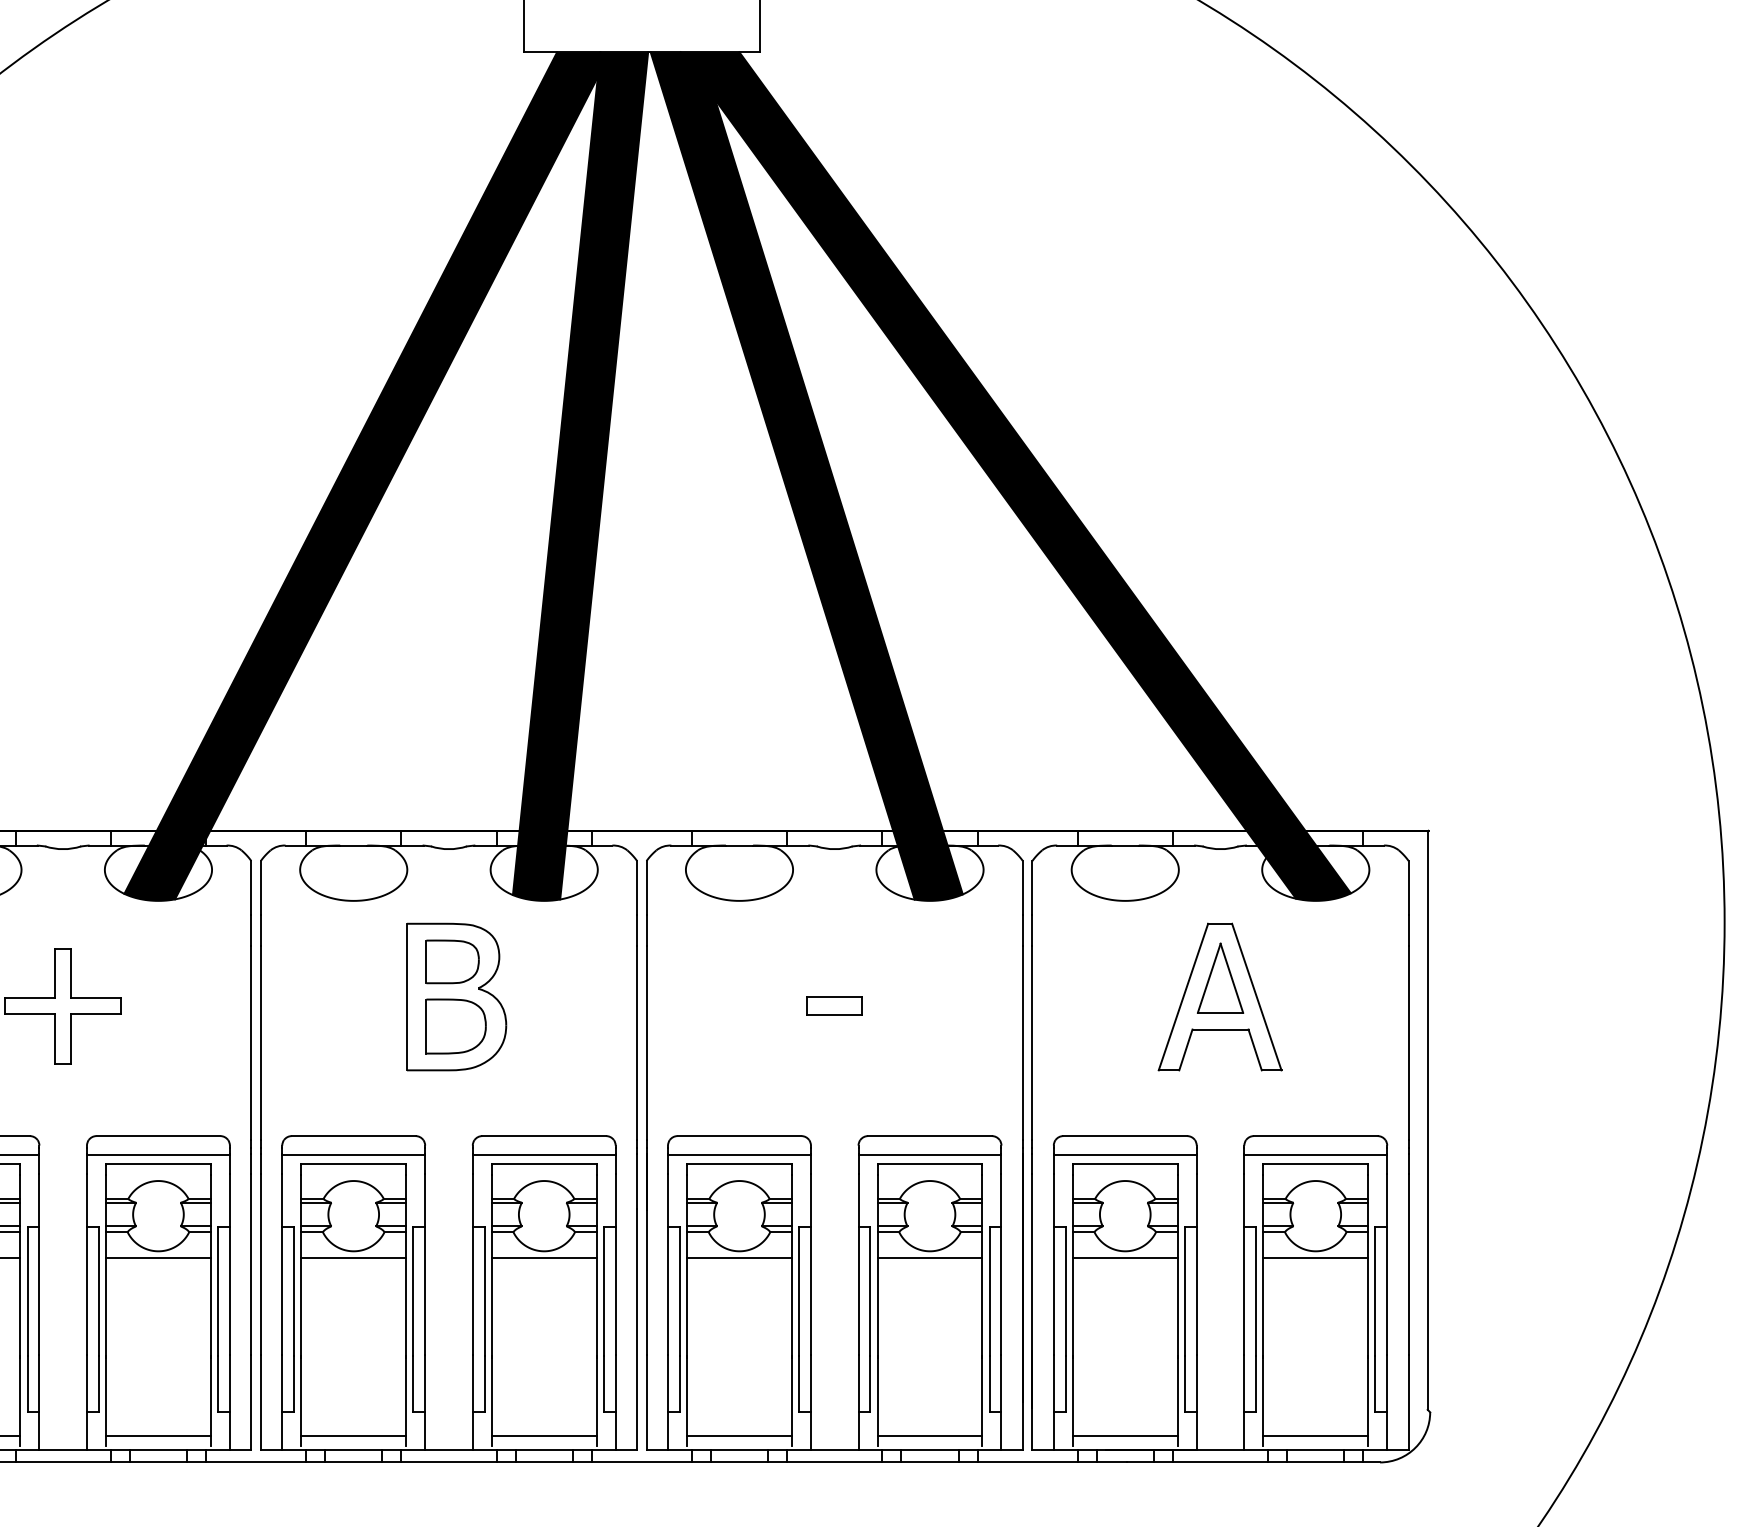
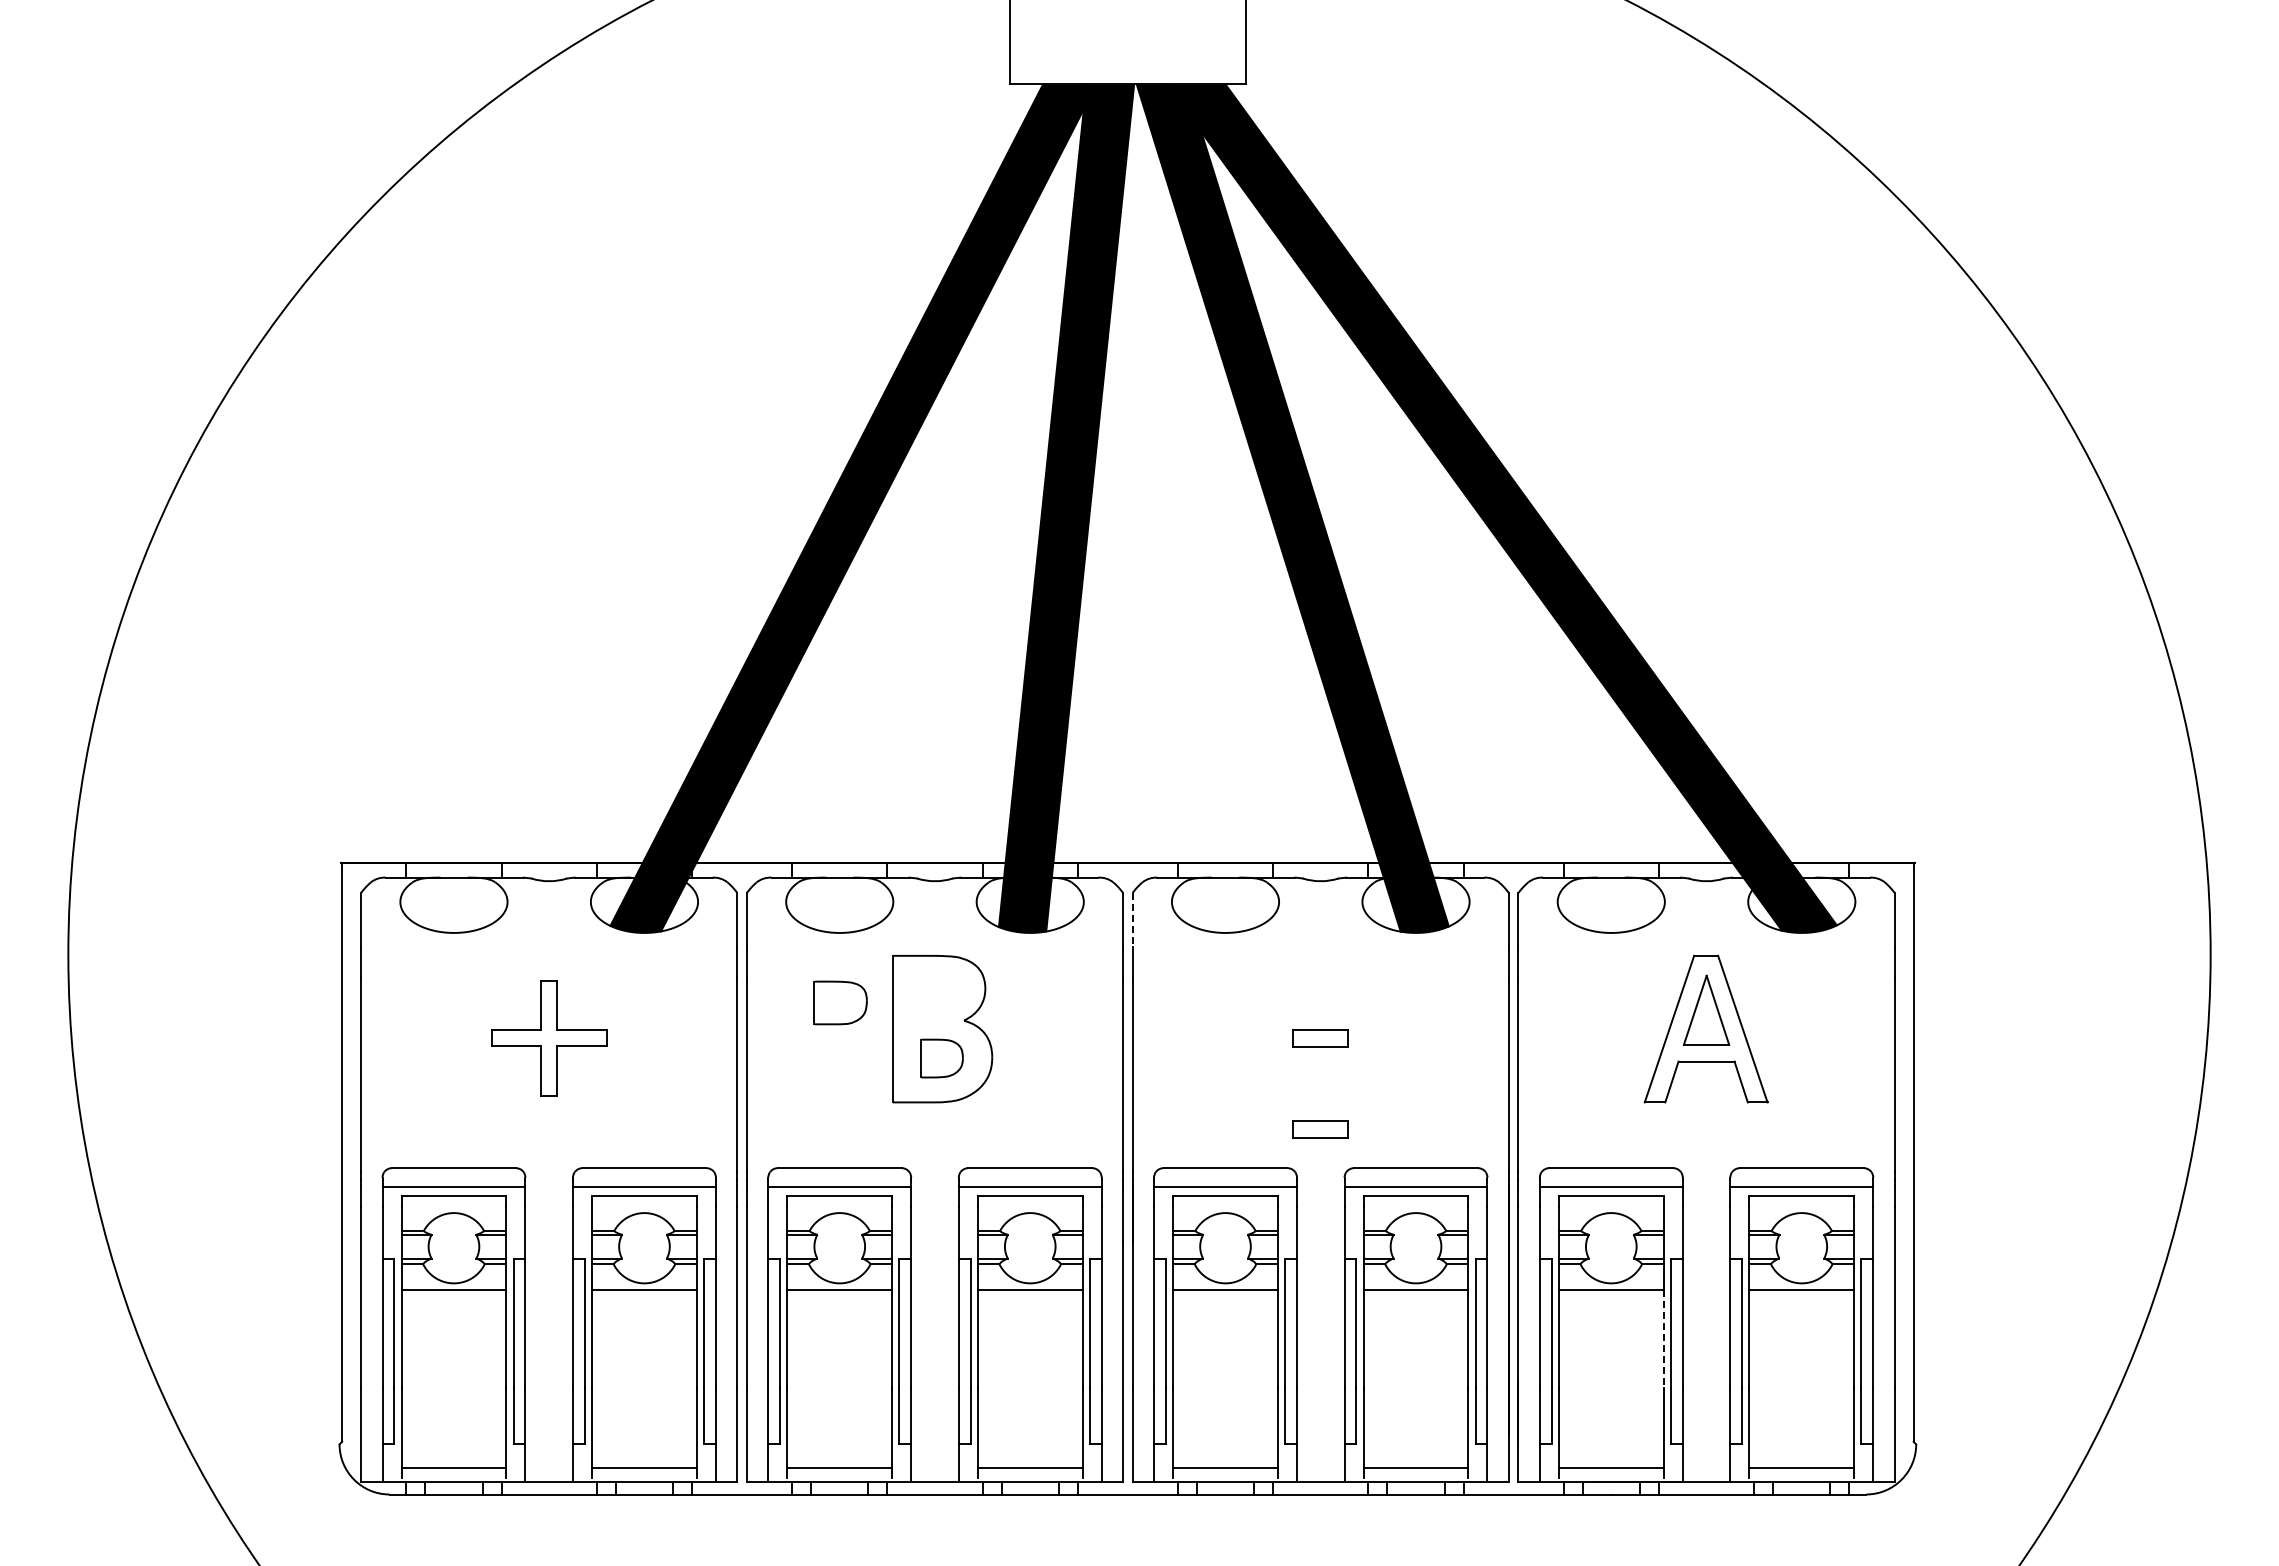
line: (646, 887) -> (1132, 919), solid -> dashed
part: (452, 961) -> (840, 1002), moved
part: (455, 1026) -> (941, 1058), size x0.7
part: (834, 1097) -> (1320, 1129), added
line: (1177, 1307) -> (1663, 1339), solid -> dashed

